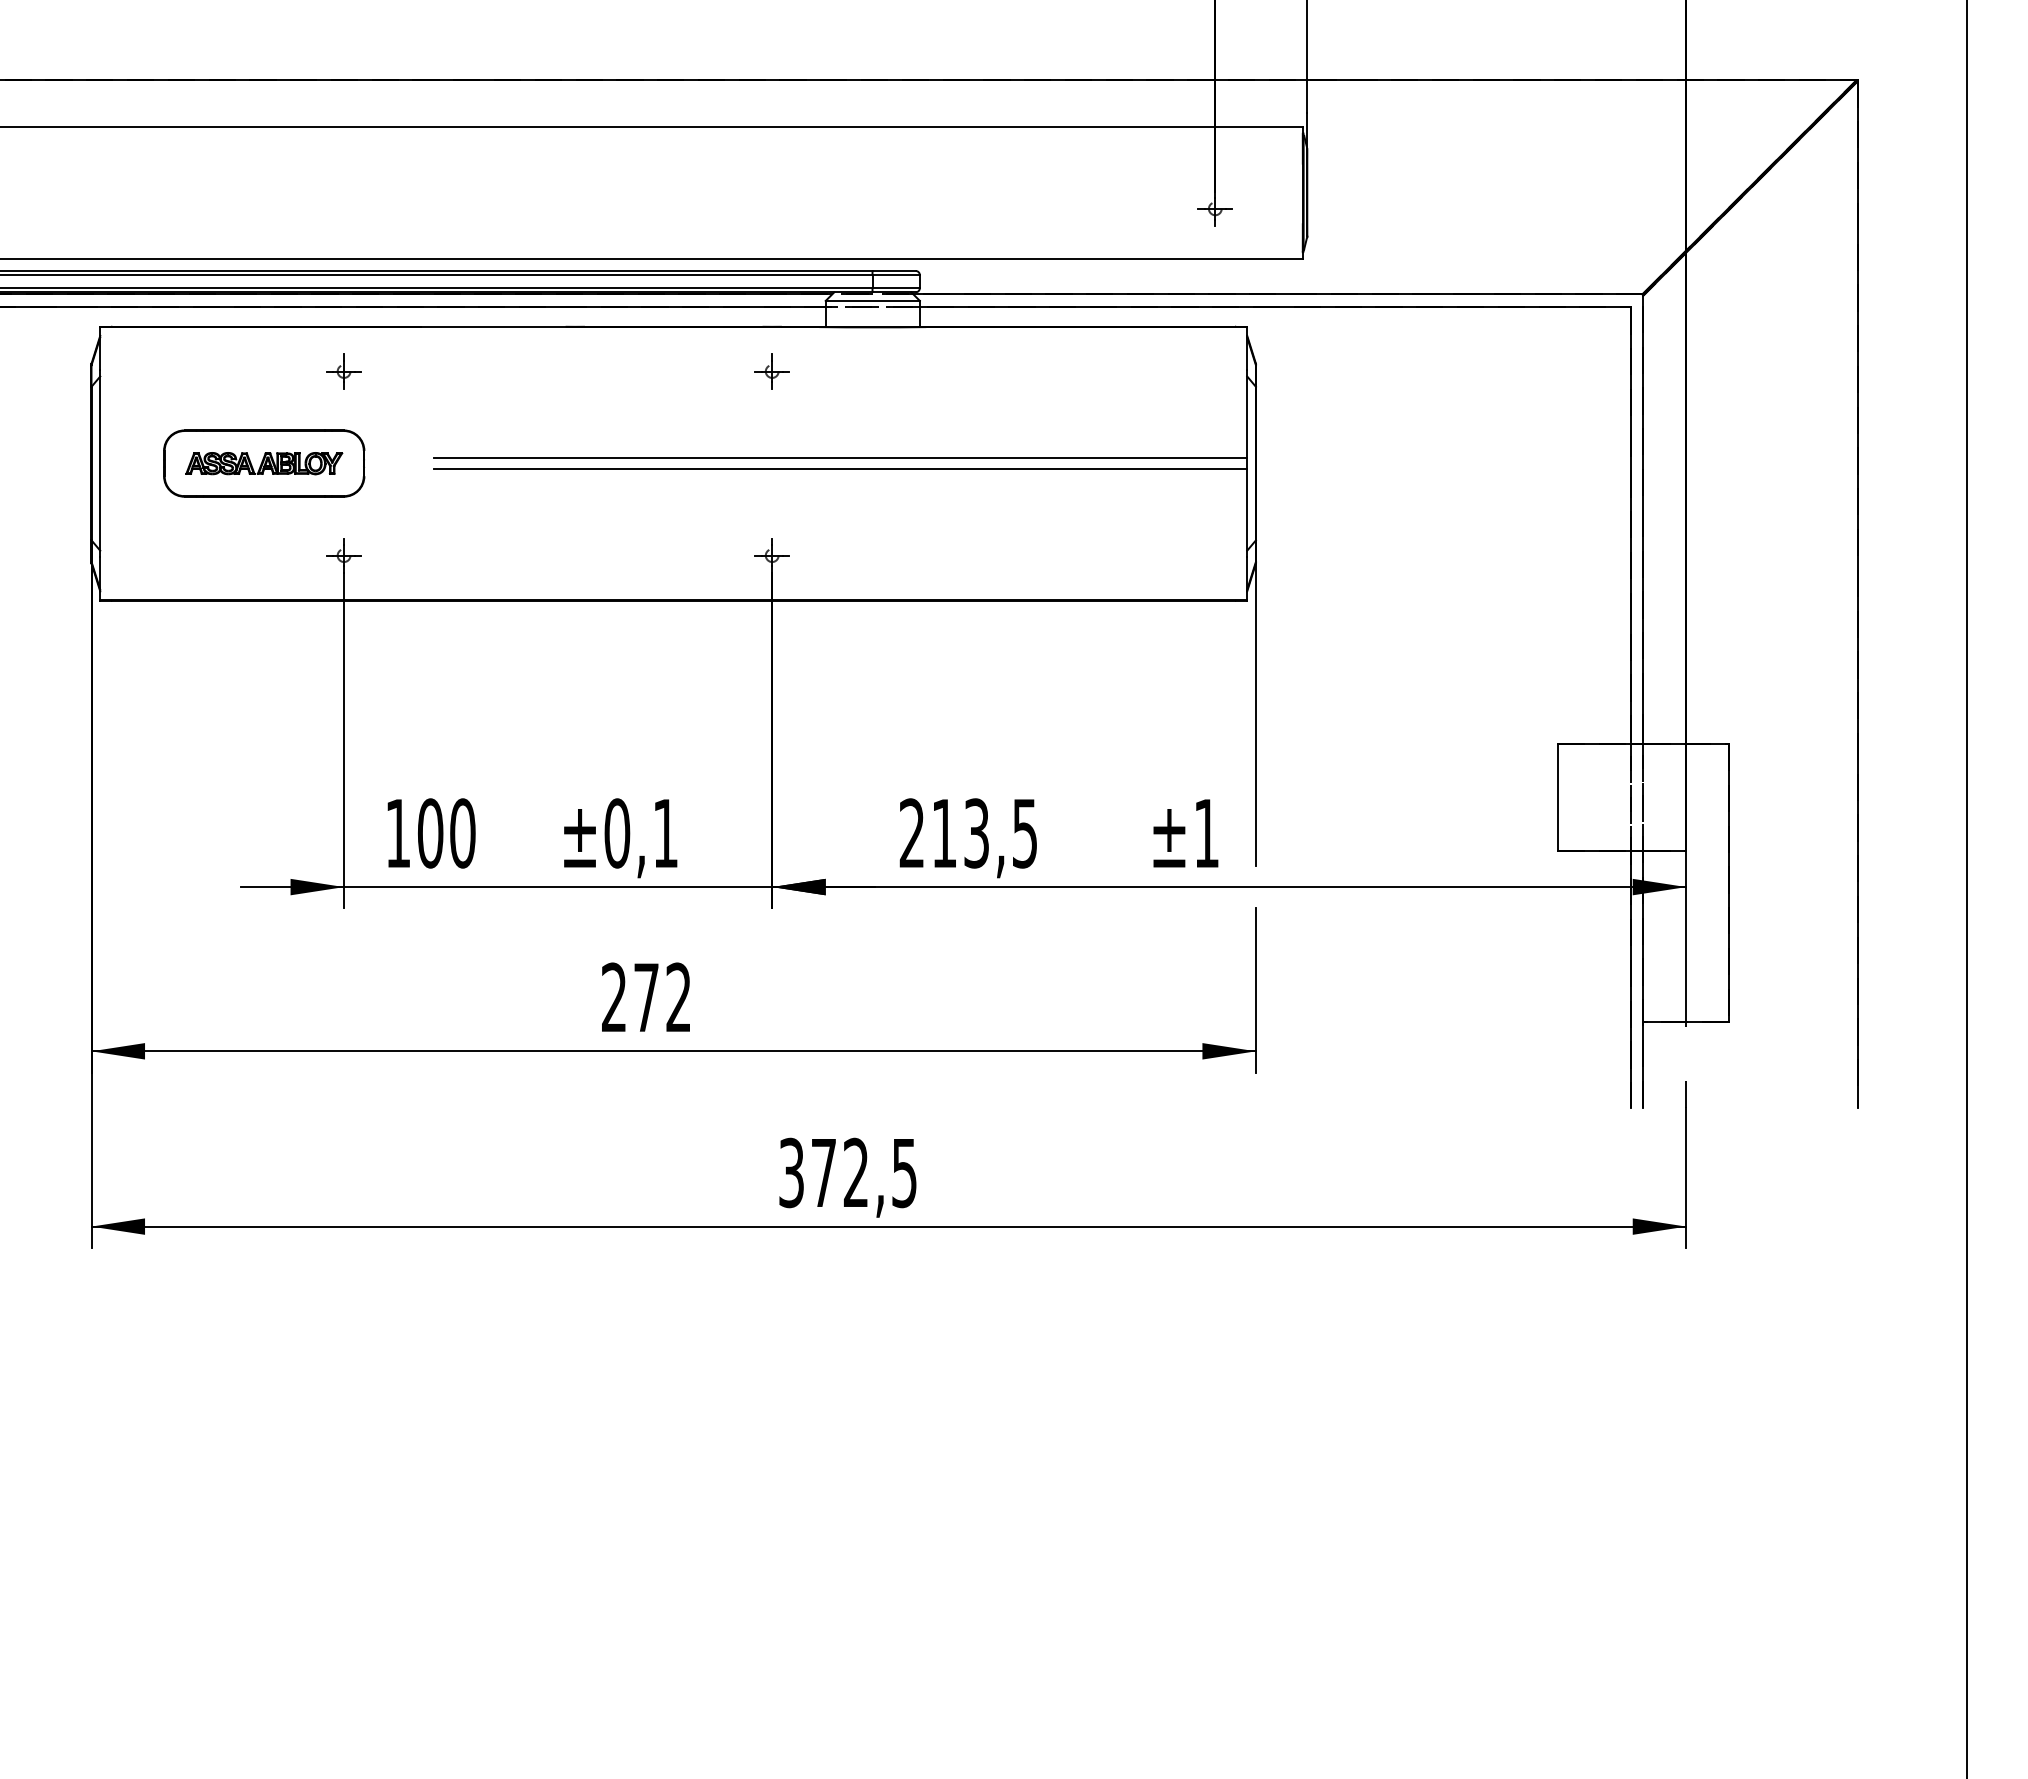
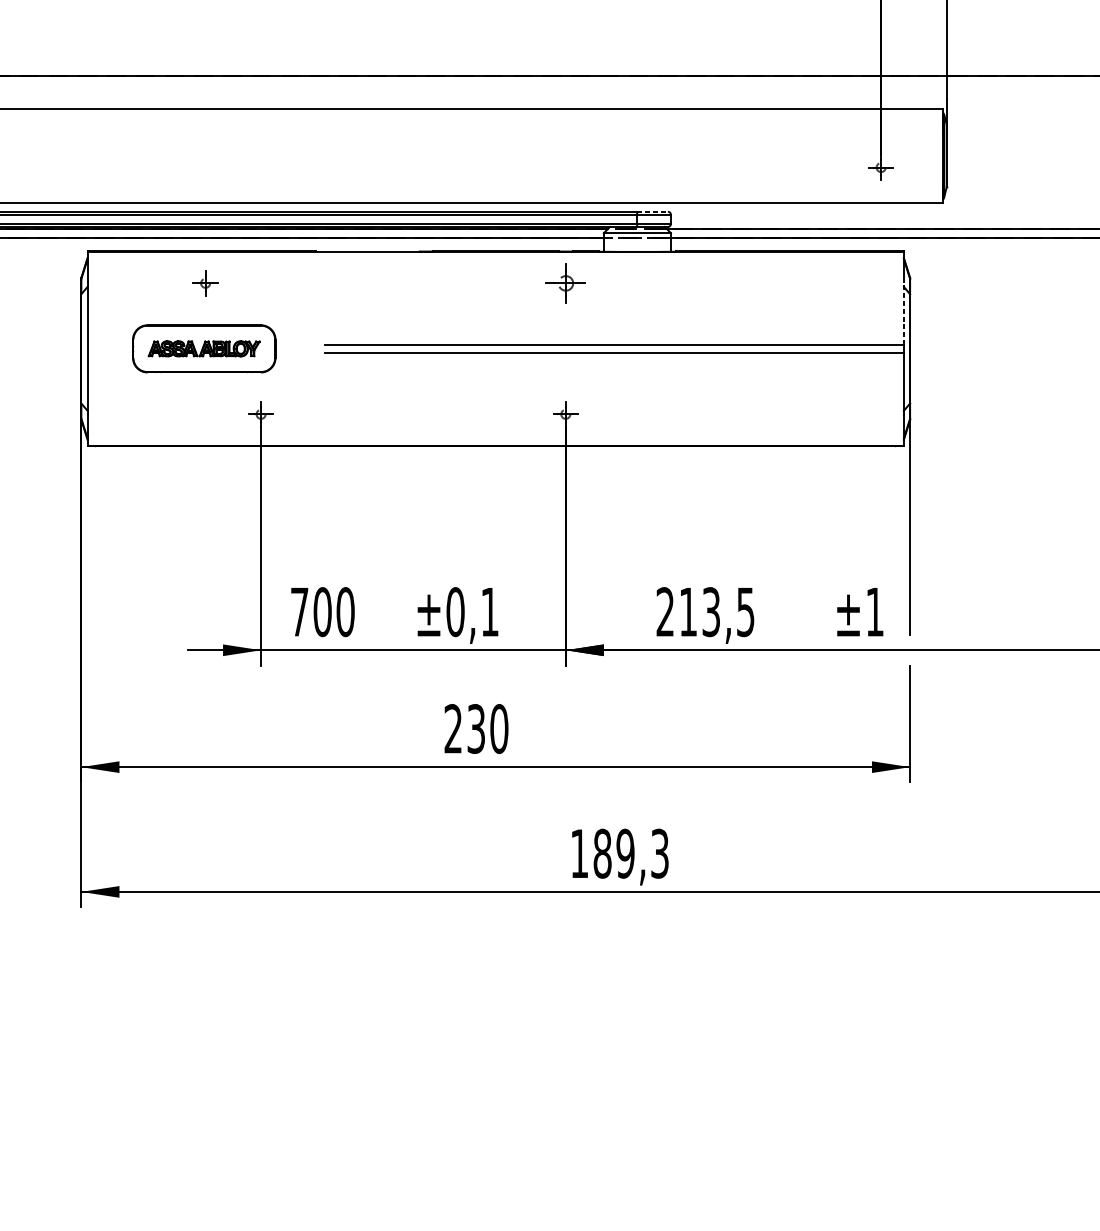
line: (894, 270) -> (652, 211), solid -> dashed
part: (343, 371) -> (205, 283), moved
part: (771, 371) -> (565, 283), size x1.6
line: (1247, 414) -> (904, 313), solid -> dashed
text: (398, 833) -> (299, 612), 100 -> 700
text: (662, 997) -> (487, 728), 272 -> 230
text: (847, 1172) -> (619, 853), 372,5 -> 189,3

